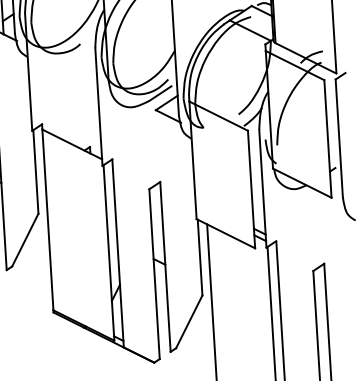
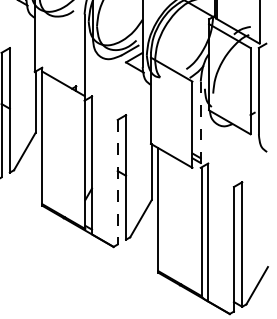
line: (262, 189) -> (200, 125), solid -> dashed
line: (154, 274) -> (117, 182), solid -> dashed

